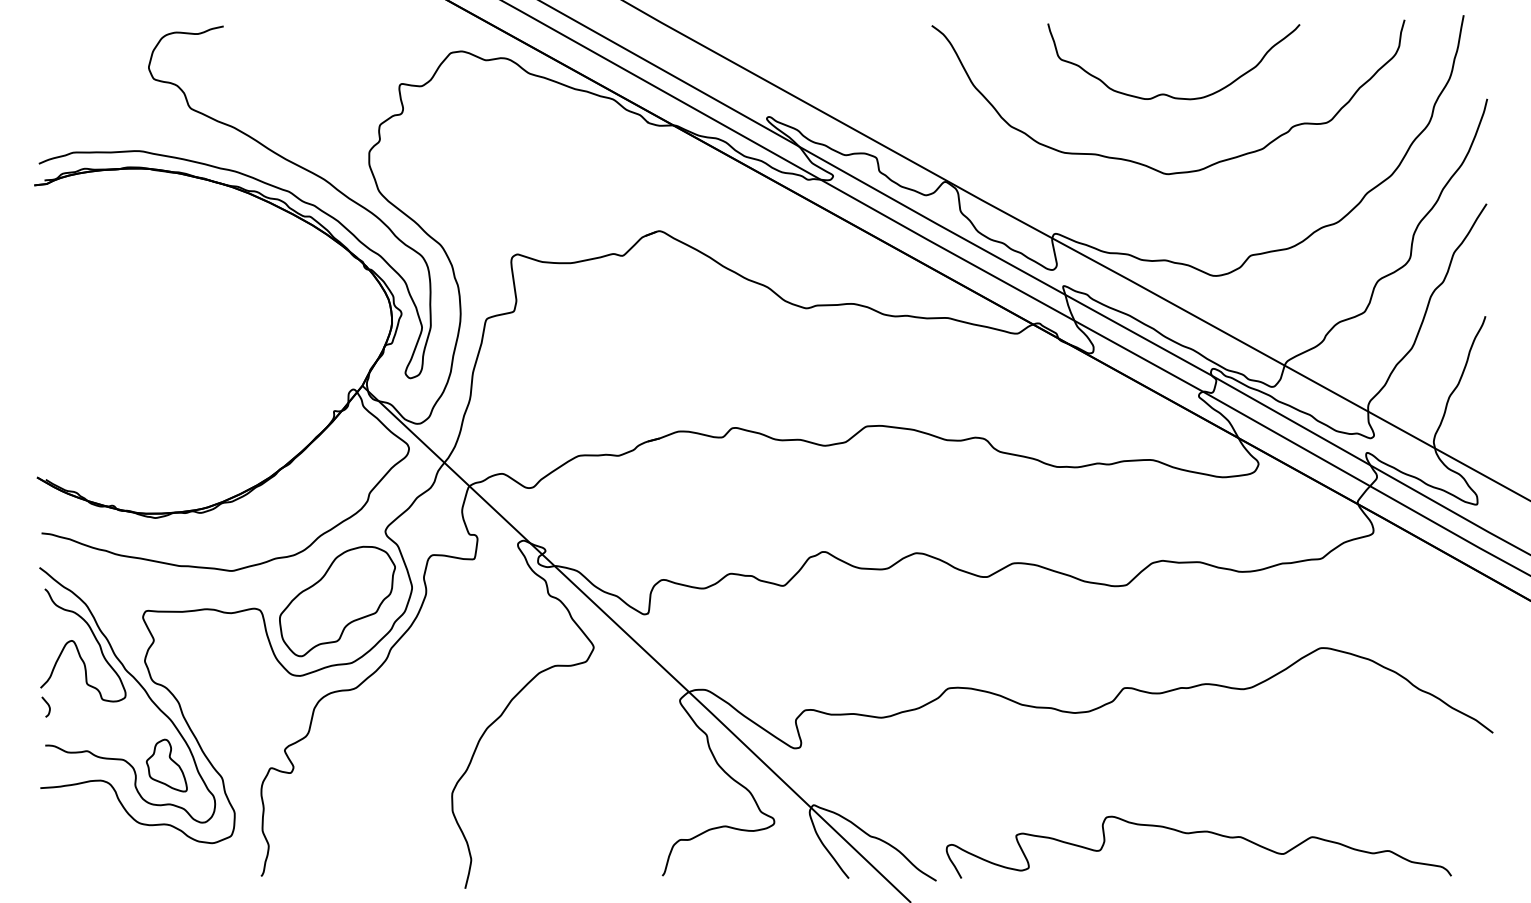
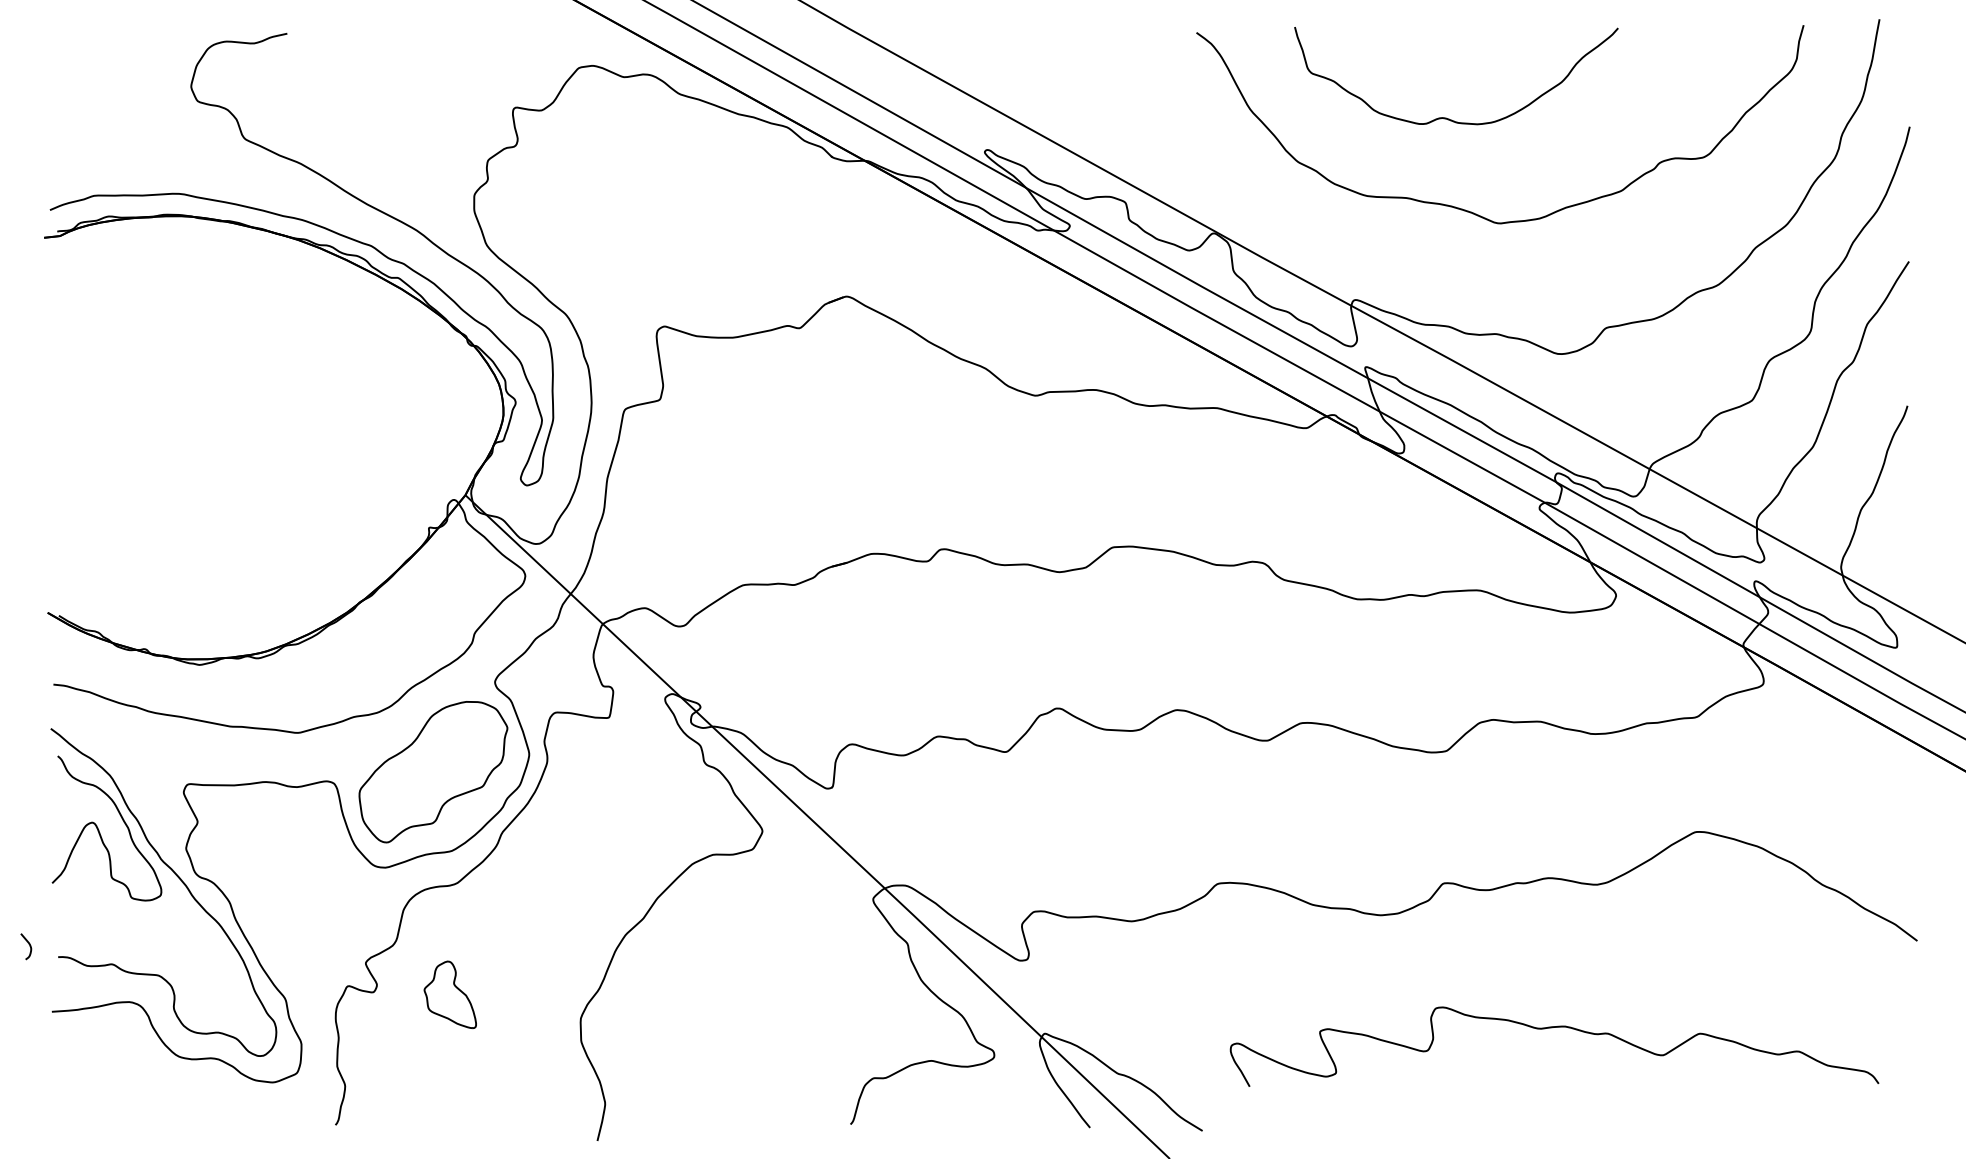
curve: (1166, 94) -> (1446, 117), moved
curve: (47, 705) -> (28, 944), moved
part: (166, 765) -> (449, 994), moved
curve: (1197, 833) -> (1552, 1028), moved

